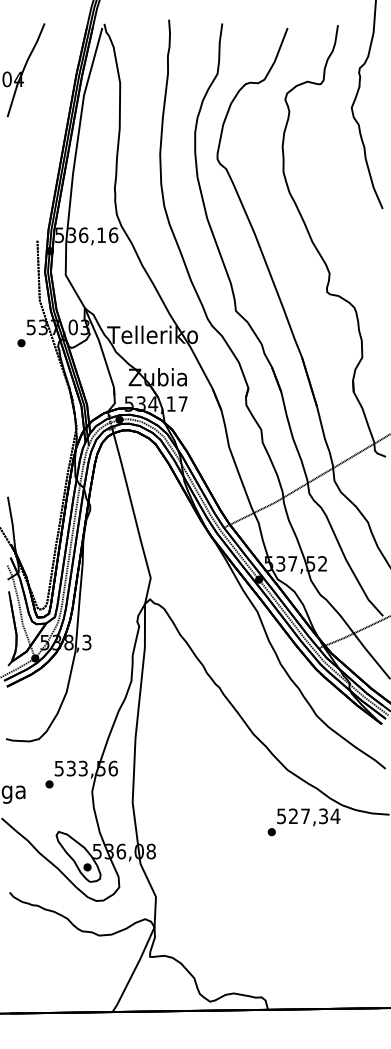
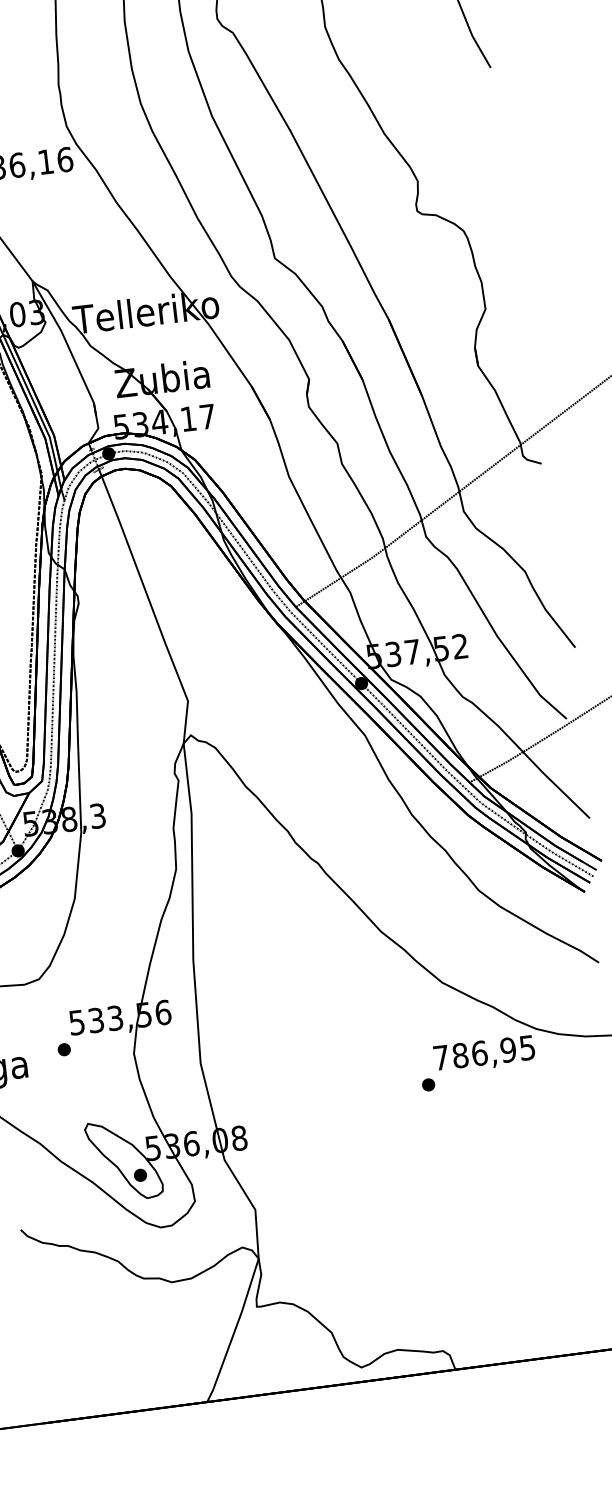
text: (308, 816) -> (484, 1053), 527,34 -> 786,95

